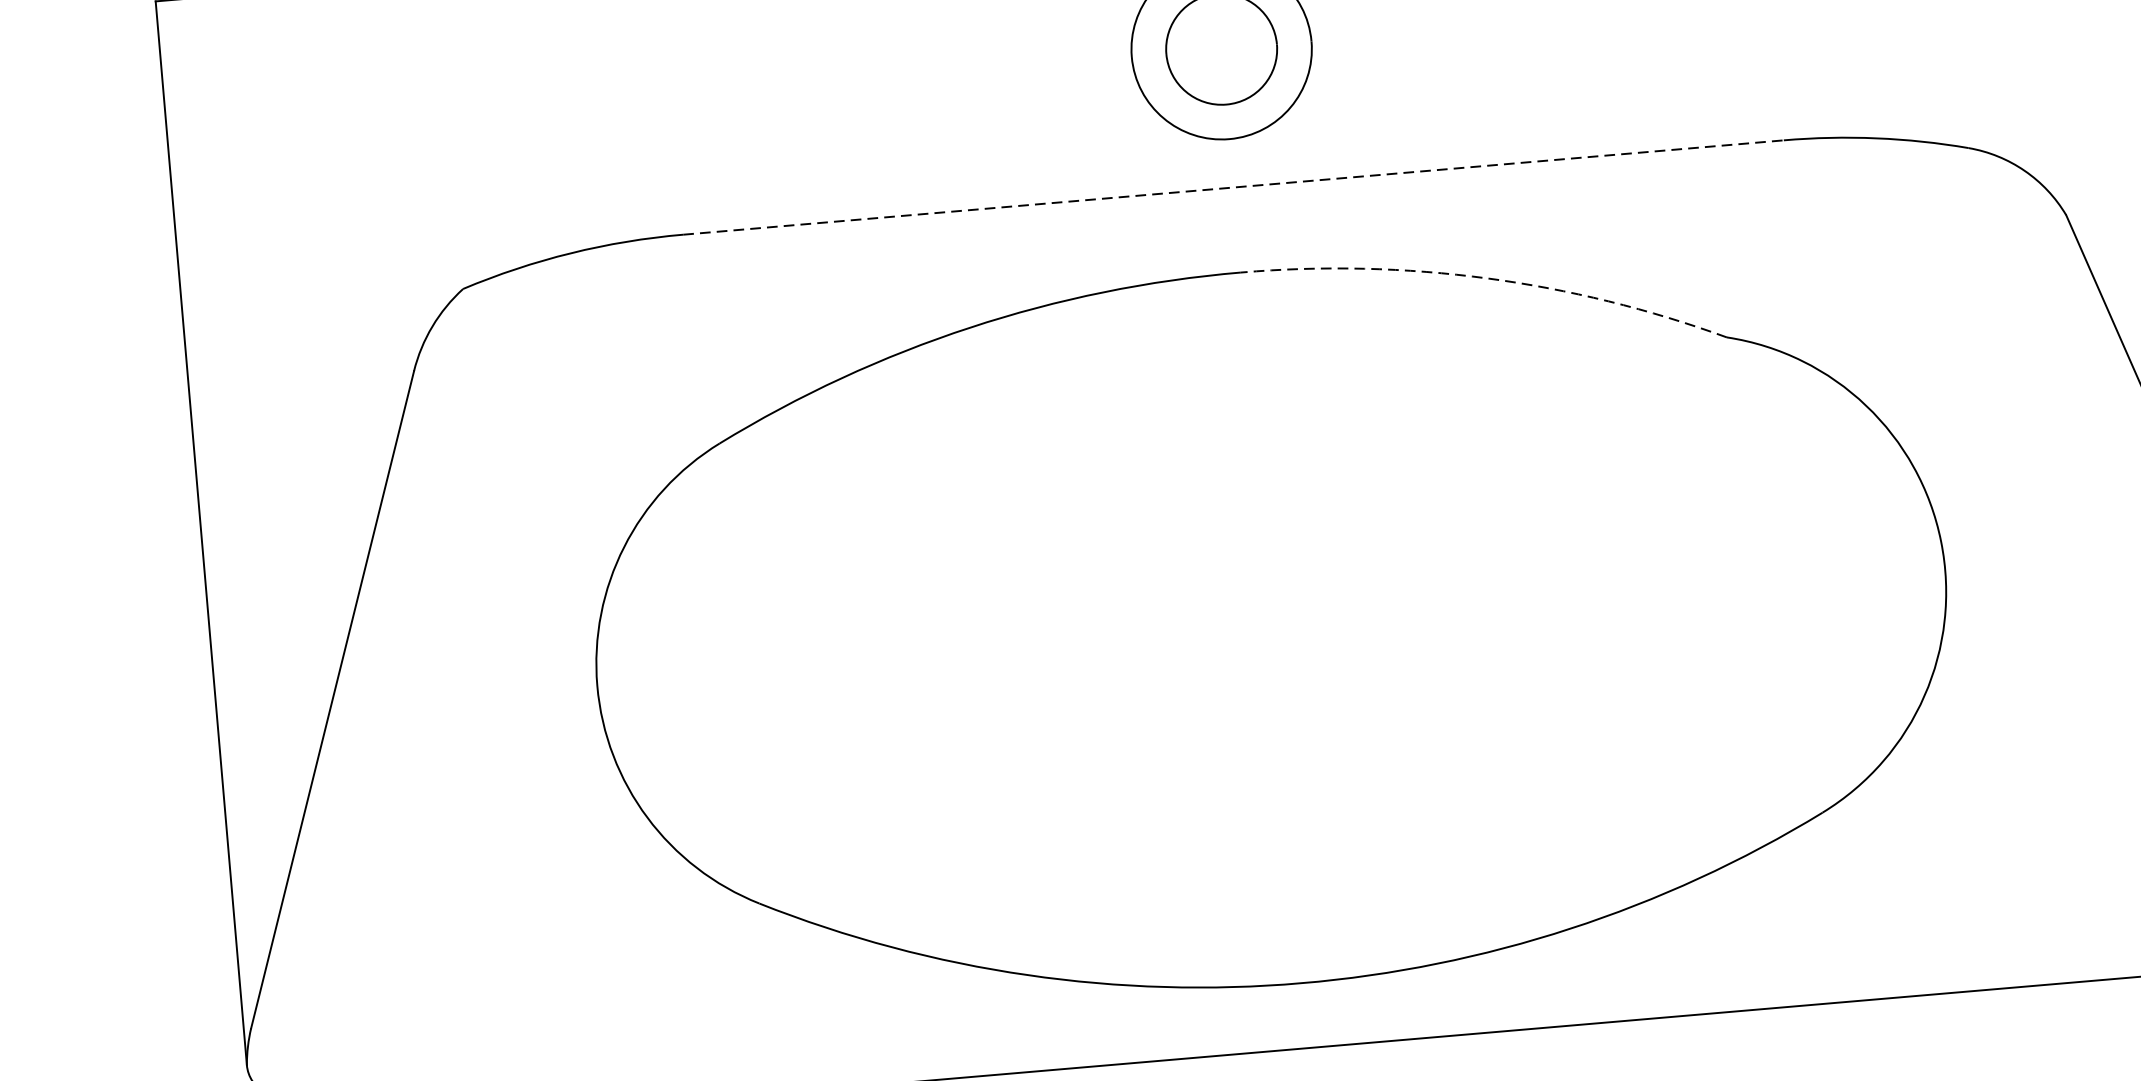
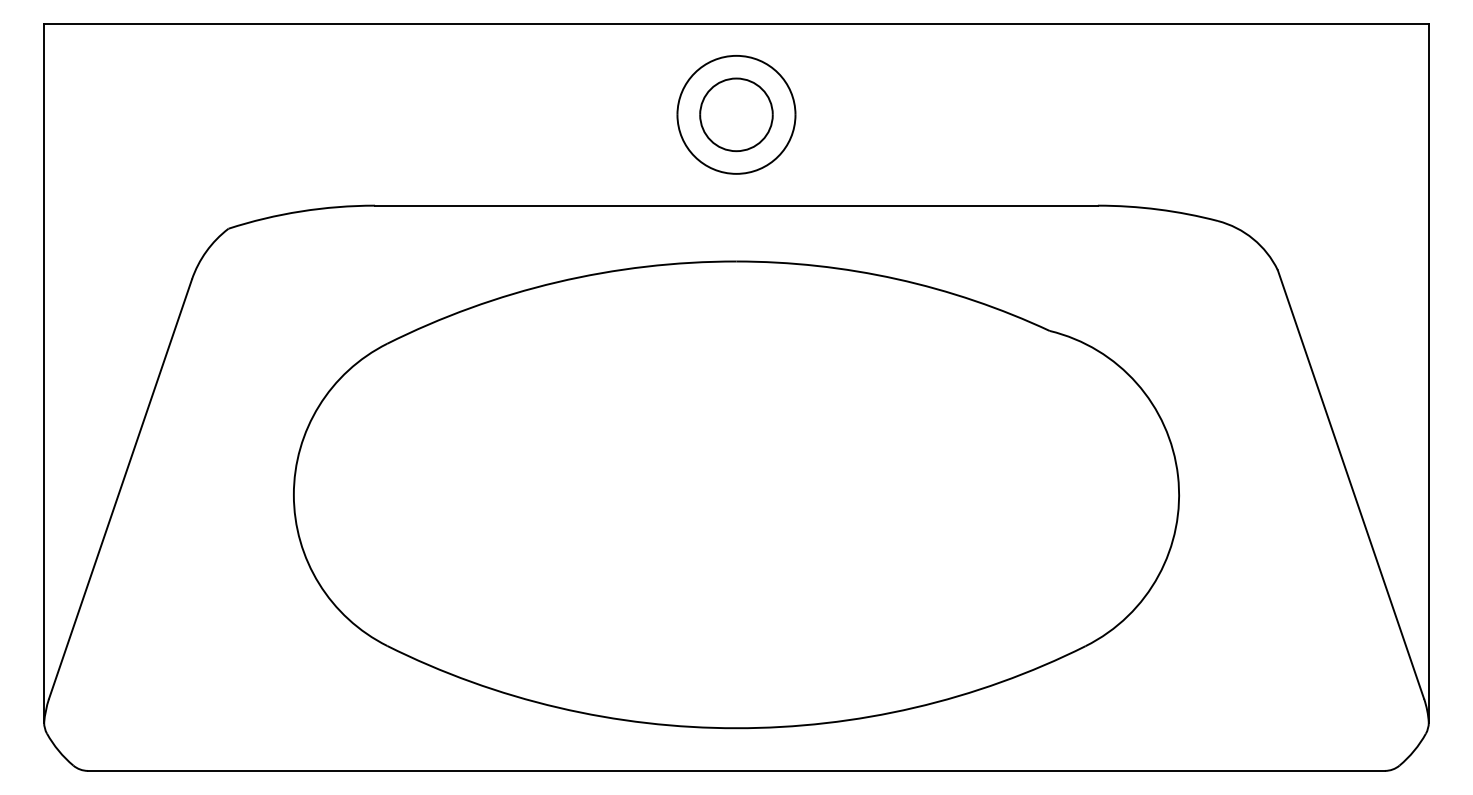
line: (1233, 187) -> (736, 205), dashed -> solid
arc: (1486, 279) -> (896, 279), dashed -> solid

